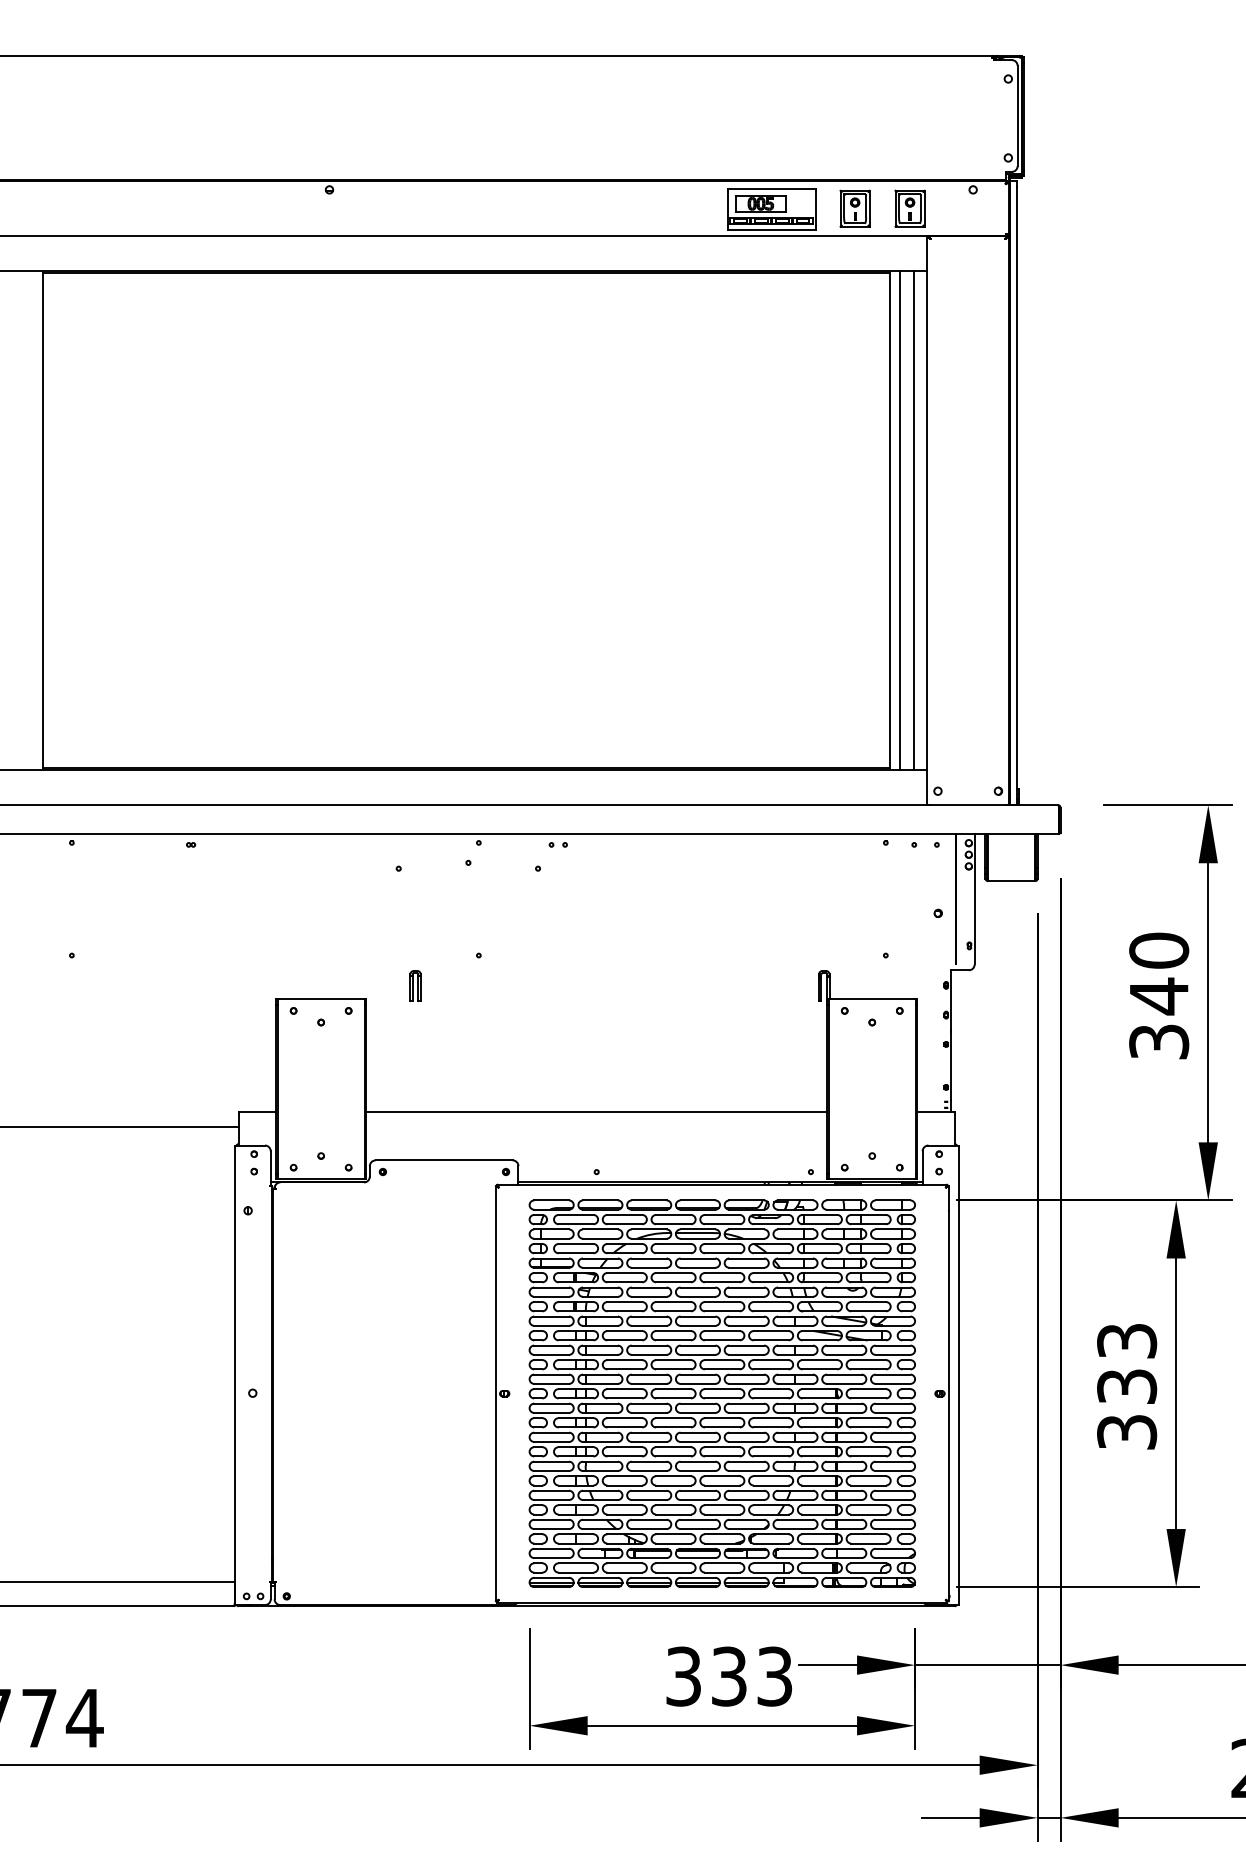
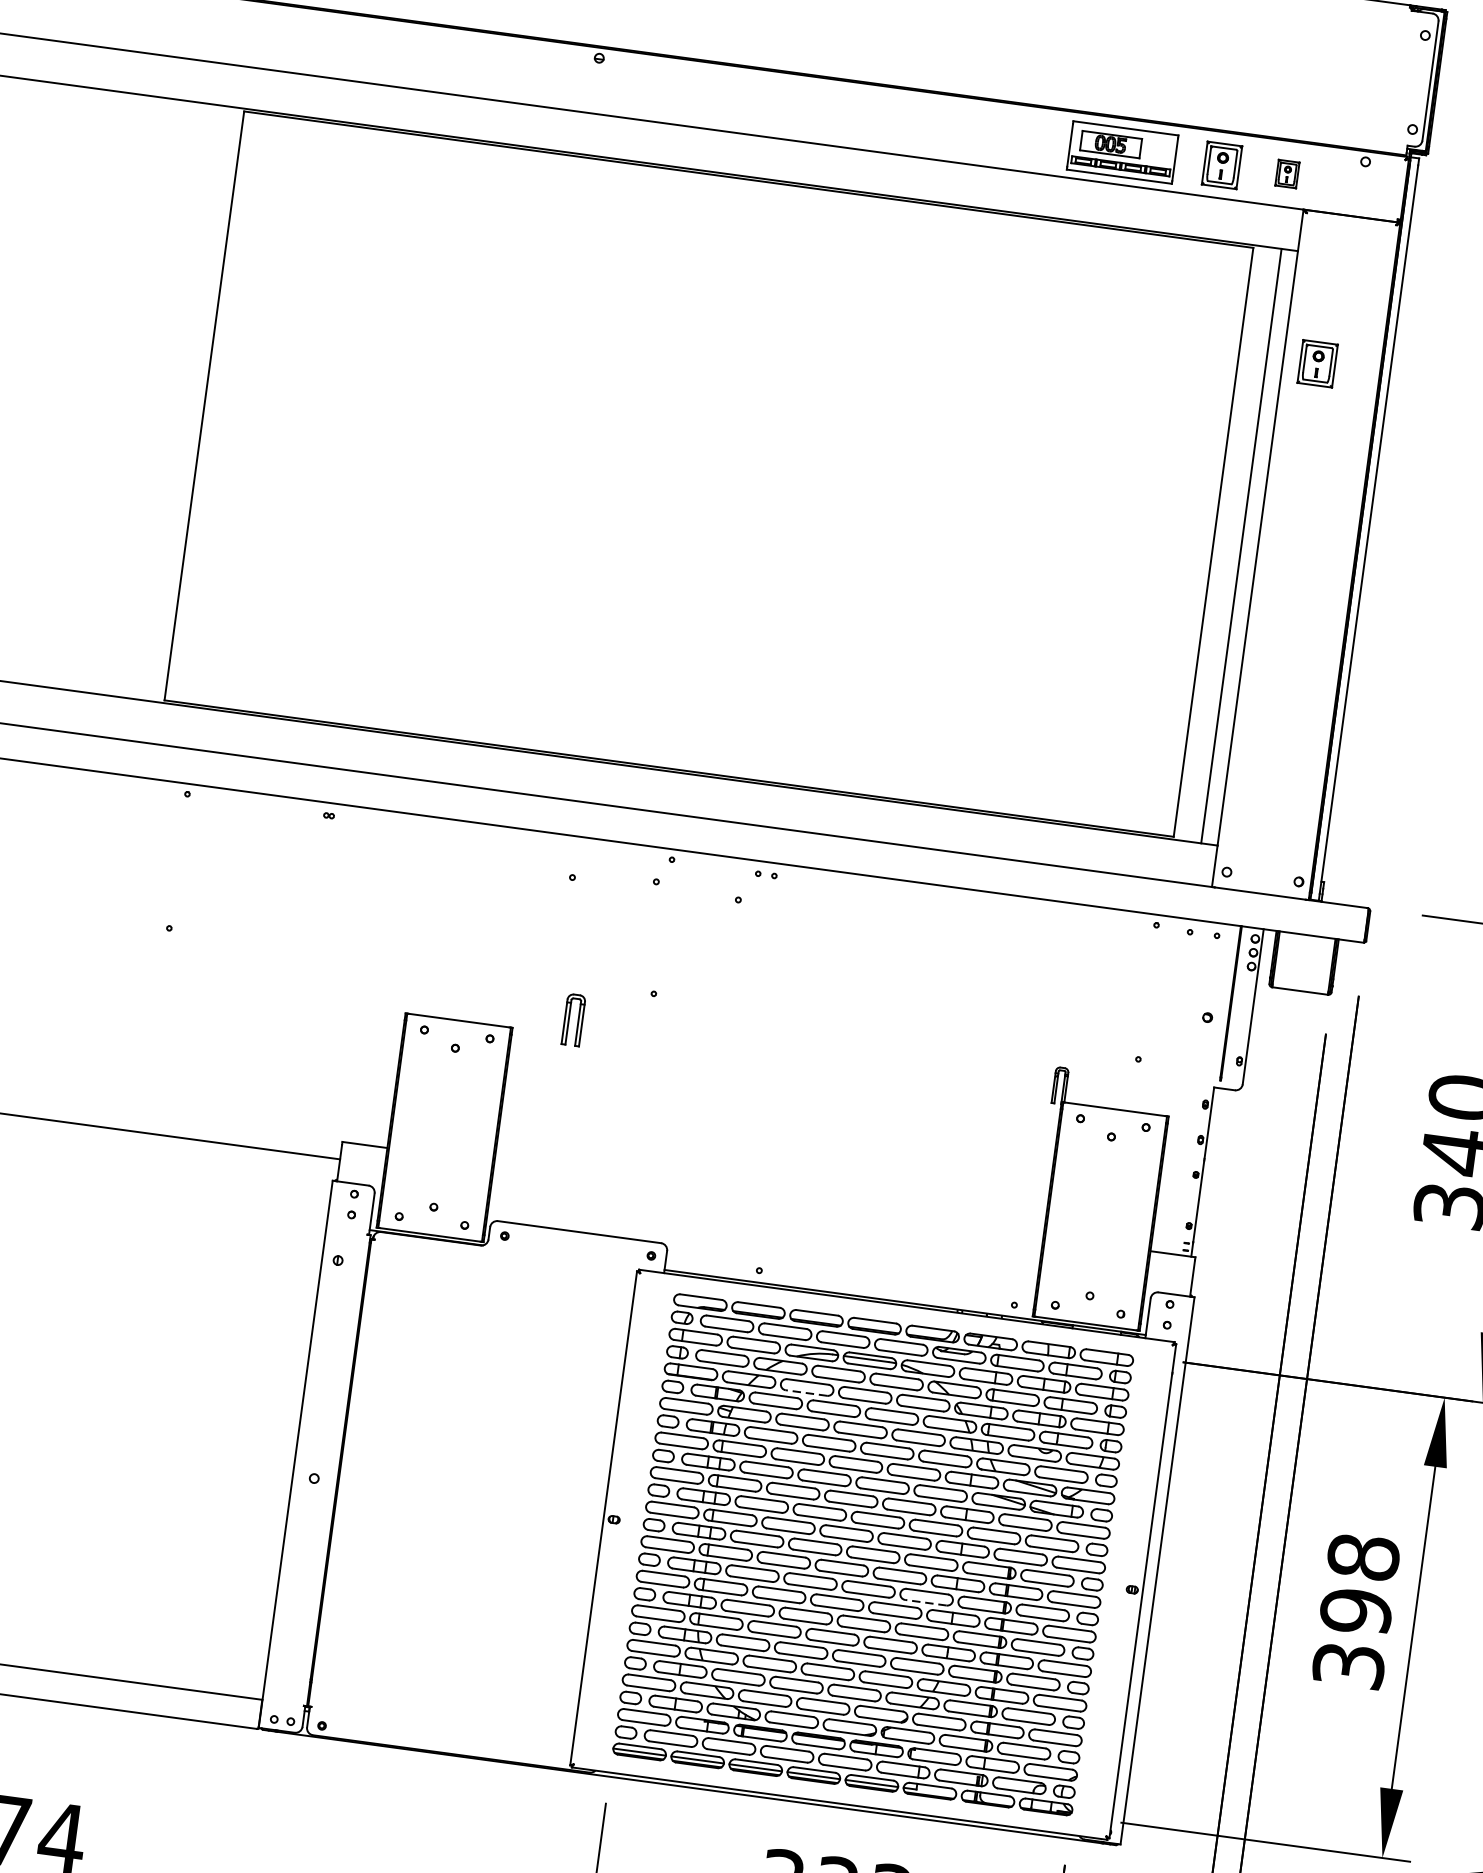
part: (909, 208) -> (1286, 173), size x0.6
part: (955, 361) -> (1316, 363), added
line: (900, 520) -> (1225, 543), removed
part: (415, 985) -> (573, 1019), size x1.4
line: (596, 1112) -> (768, 1199), removed
line: (648, 1267) -> (805, 1392), solid -> dashed
text: (1127, 1363) -> (1360, 1583), 333 -> 398
line: (770, 1427) -> (925, 1602), solid -> dashed

